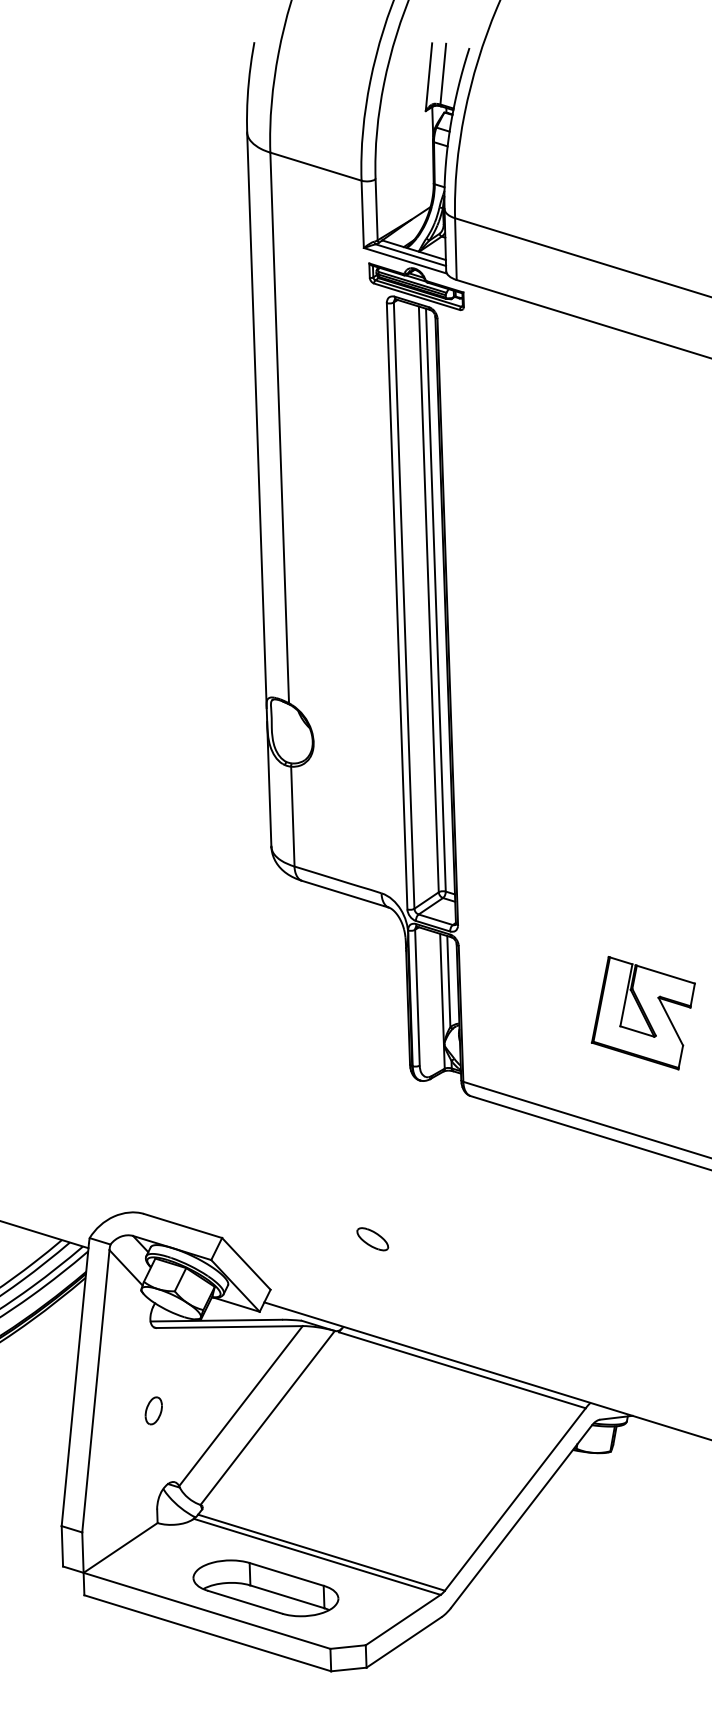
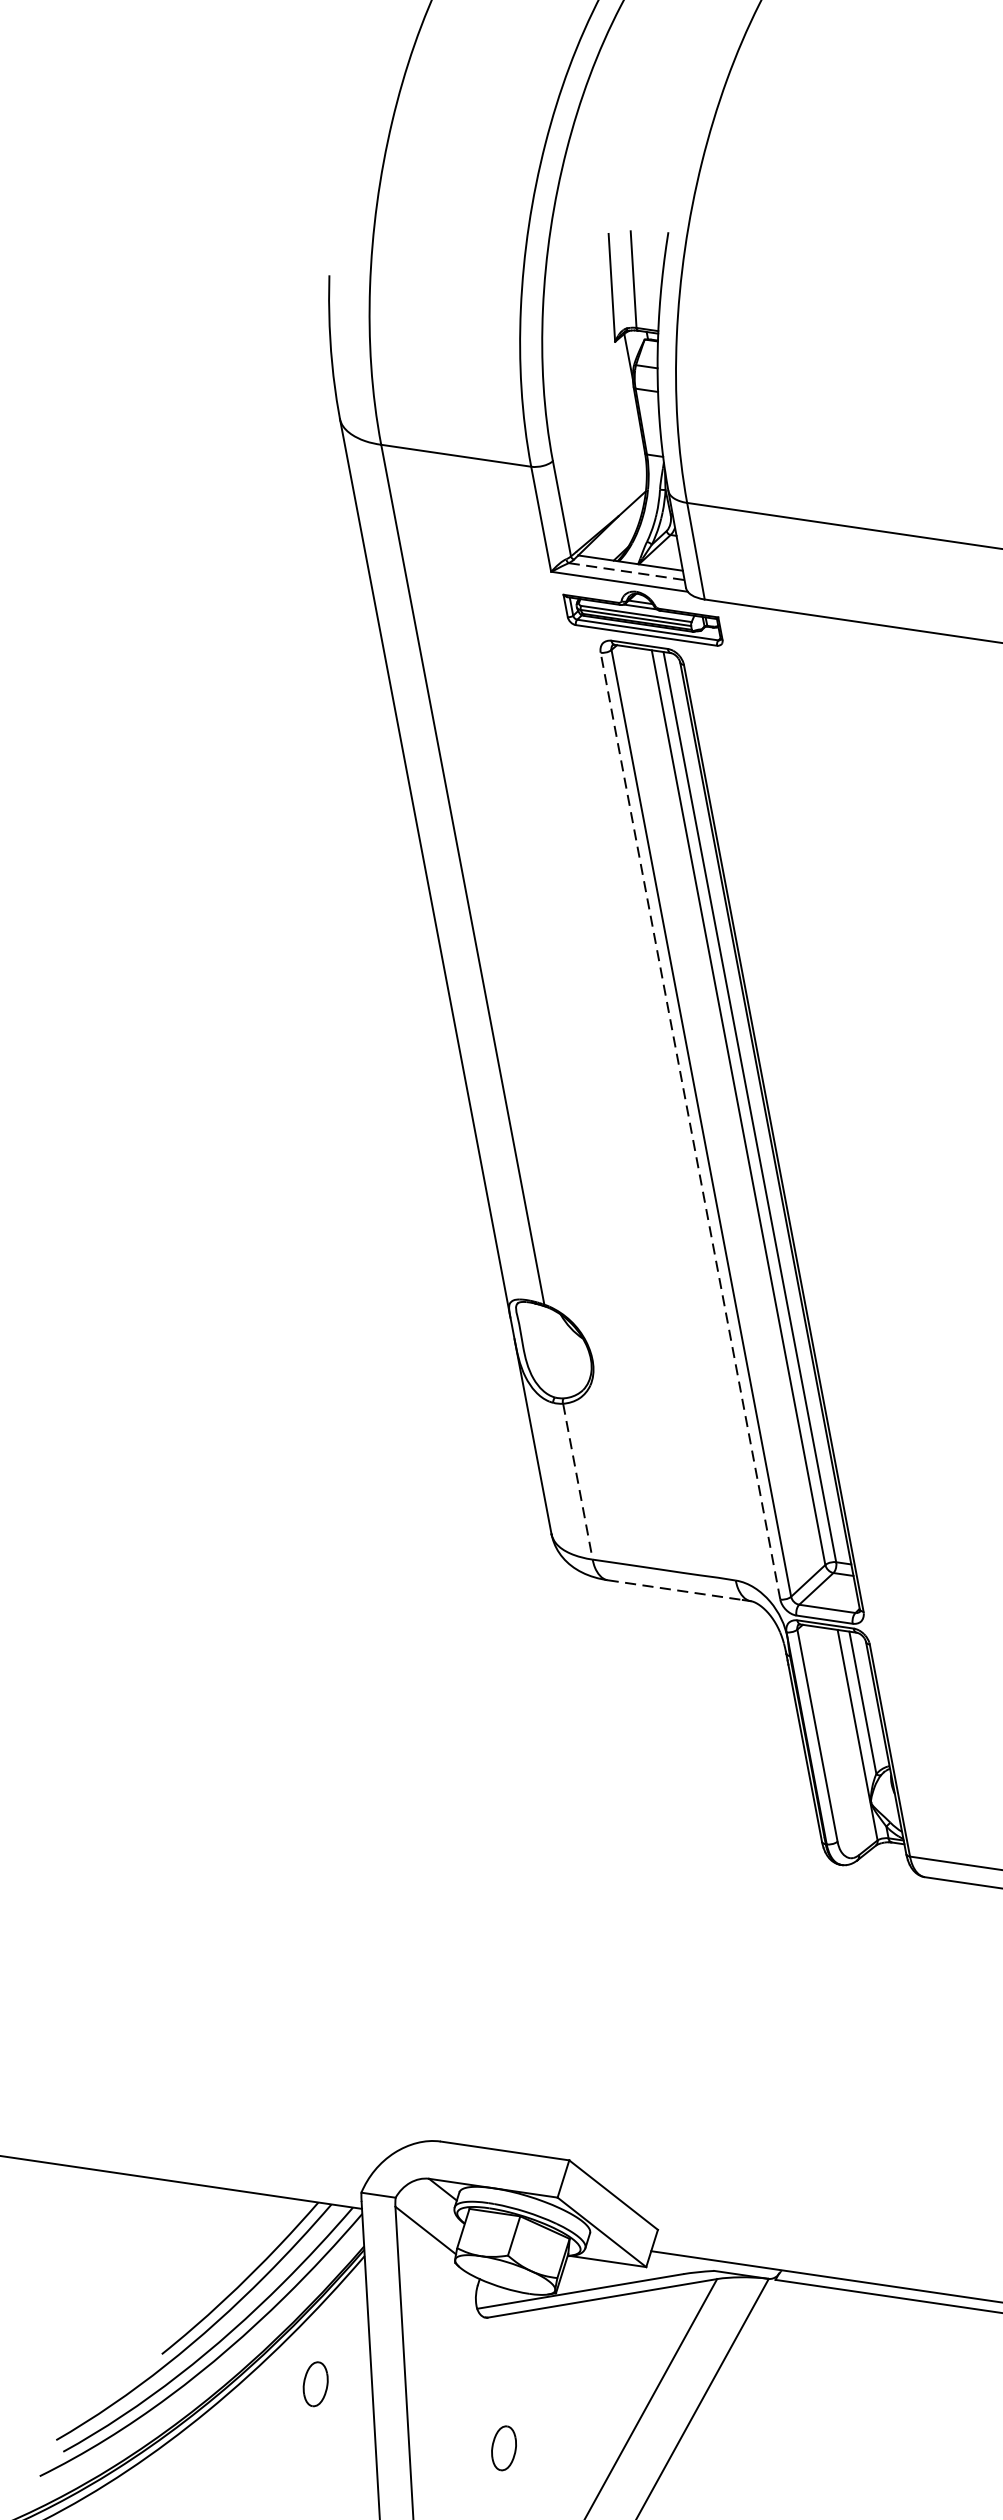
line: (410, 255) -> (626, 572), solid -> dashed
line: (397, 605) -> (690, 1124), solid -> dashed
line: (292, 816) -> (577, 1481), solid -> dashed
line: (342, 893) -> (674, 1590), solid -> dashed
part: (372, 1239) -> (805, 2126), removed
part: (42, 1352) -> (315, 2383), added

